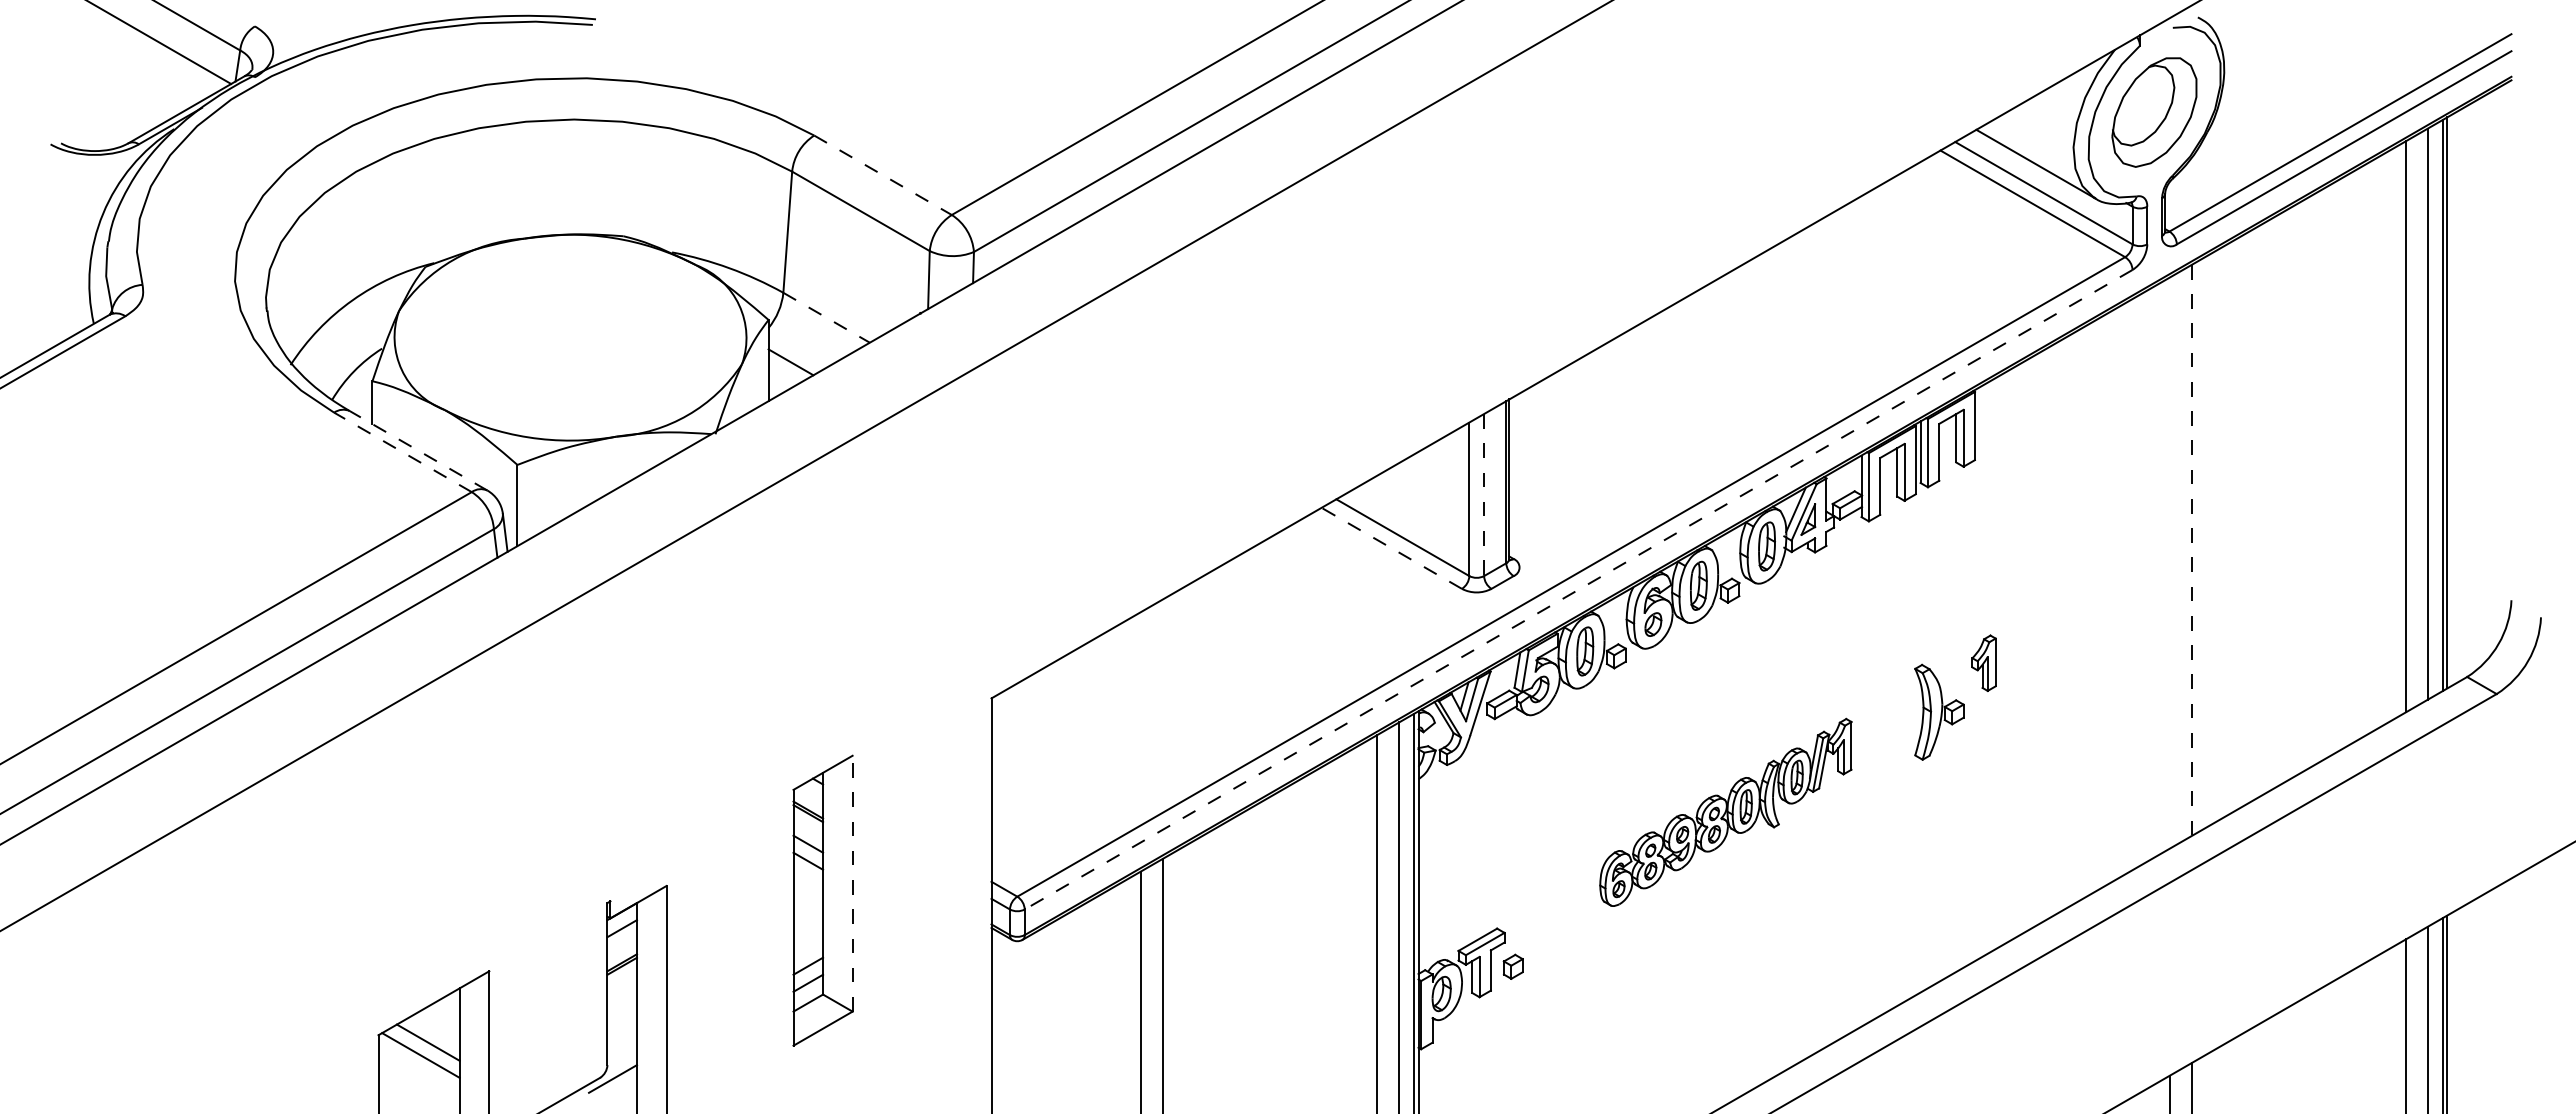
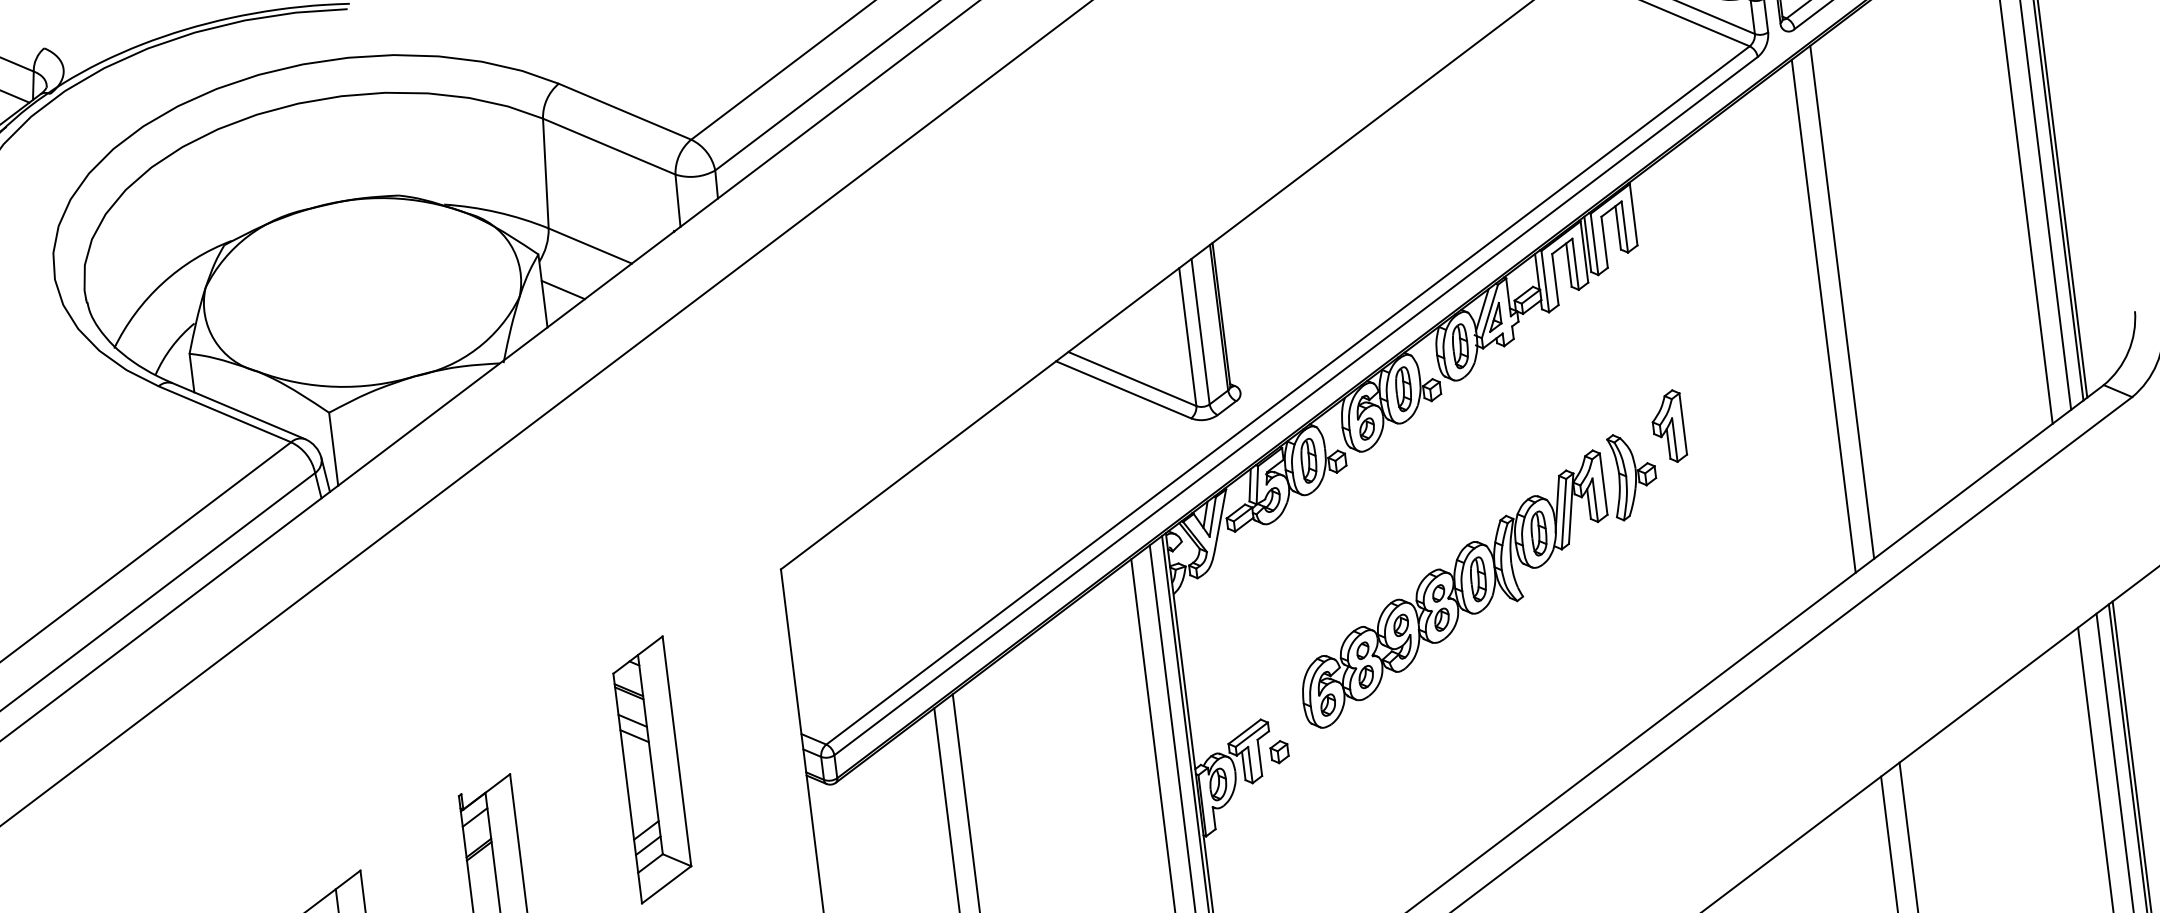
line: (883, 175) -> (625, 111), dashed -> solid
line: (826, 317) -> (590, 245), dashed -> solid
line: (418, 450) -> (238, 410), dashed -> solid
line: (402, 452) -> (224, 414), dashed -> solid
line: (1484, 495) -> (1201, 332), dashed -> solid
line: (1391, 548) -> (1123, 390), dashed -> solid
line: (2191, 550) -> (1842, 302), dashed -> solid
line: (2169, 562) -> (1823, 315), added
line: (1578, 589) -> (1295, 405), dashed -> solid
part: (1983, 662) -> (1667, 426), size x1.43
part: (1725, 812) -> (1452, 589), size x1.43
line: (852, 883) -> (676, 751), dashed -> solid

